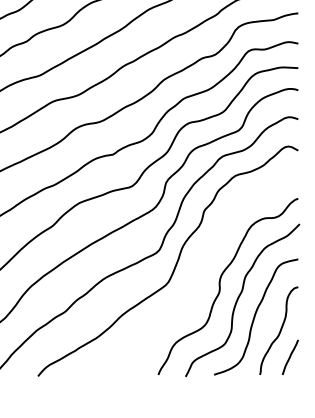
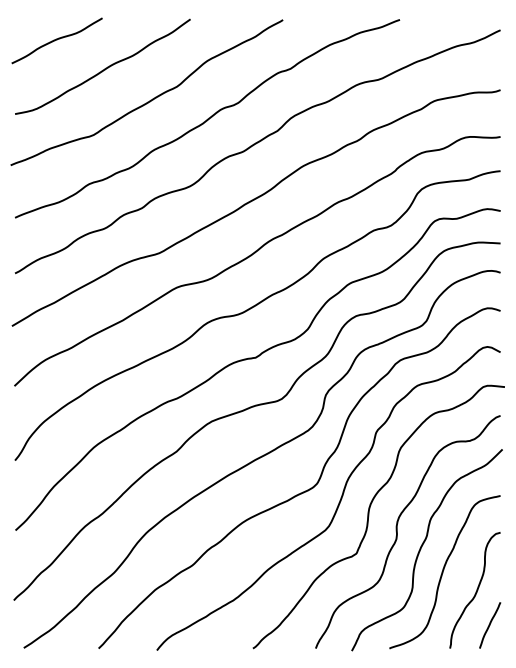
curve: (199, 274) -> (369, 516), added

